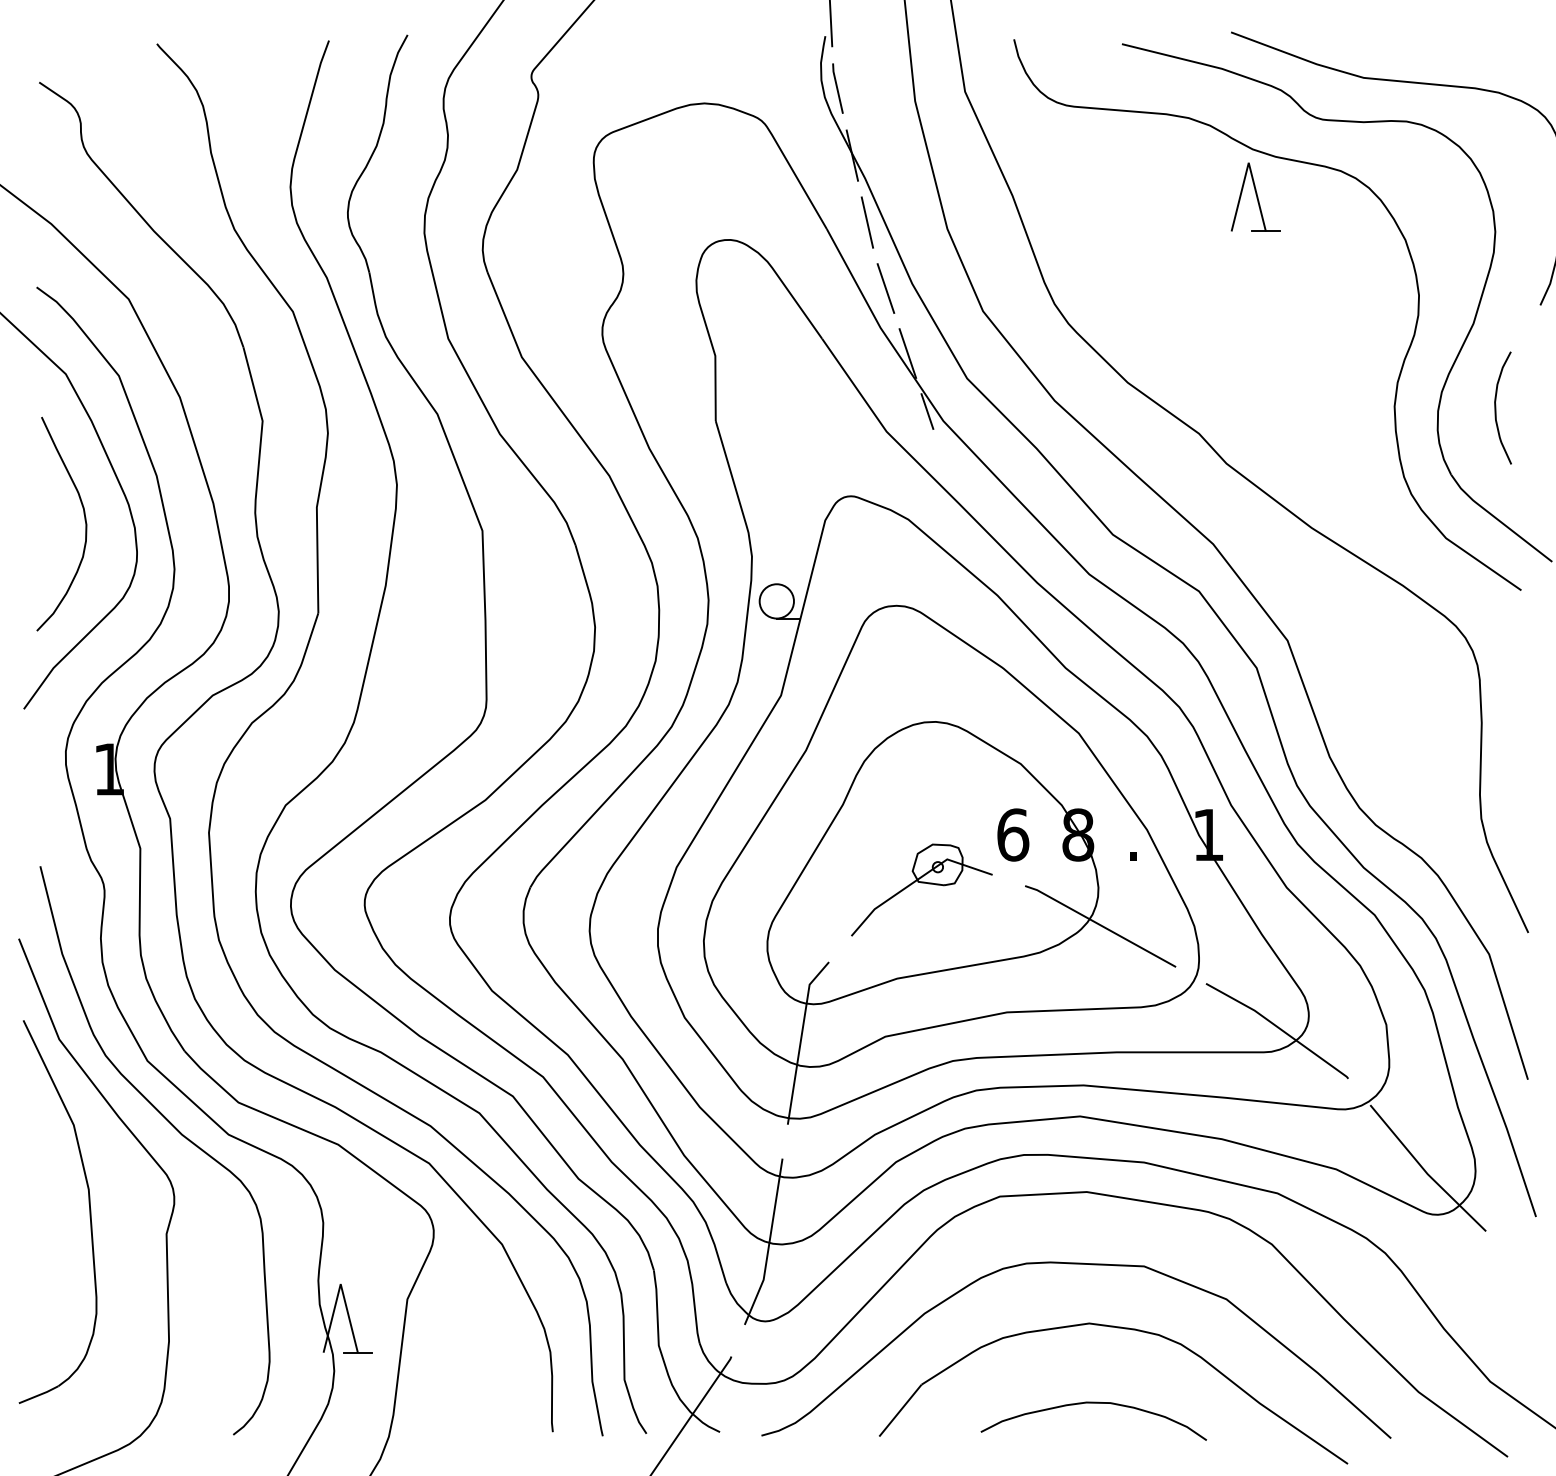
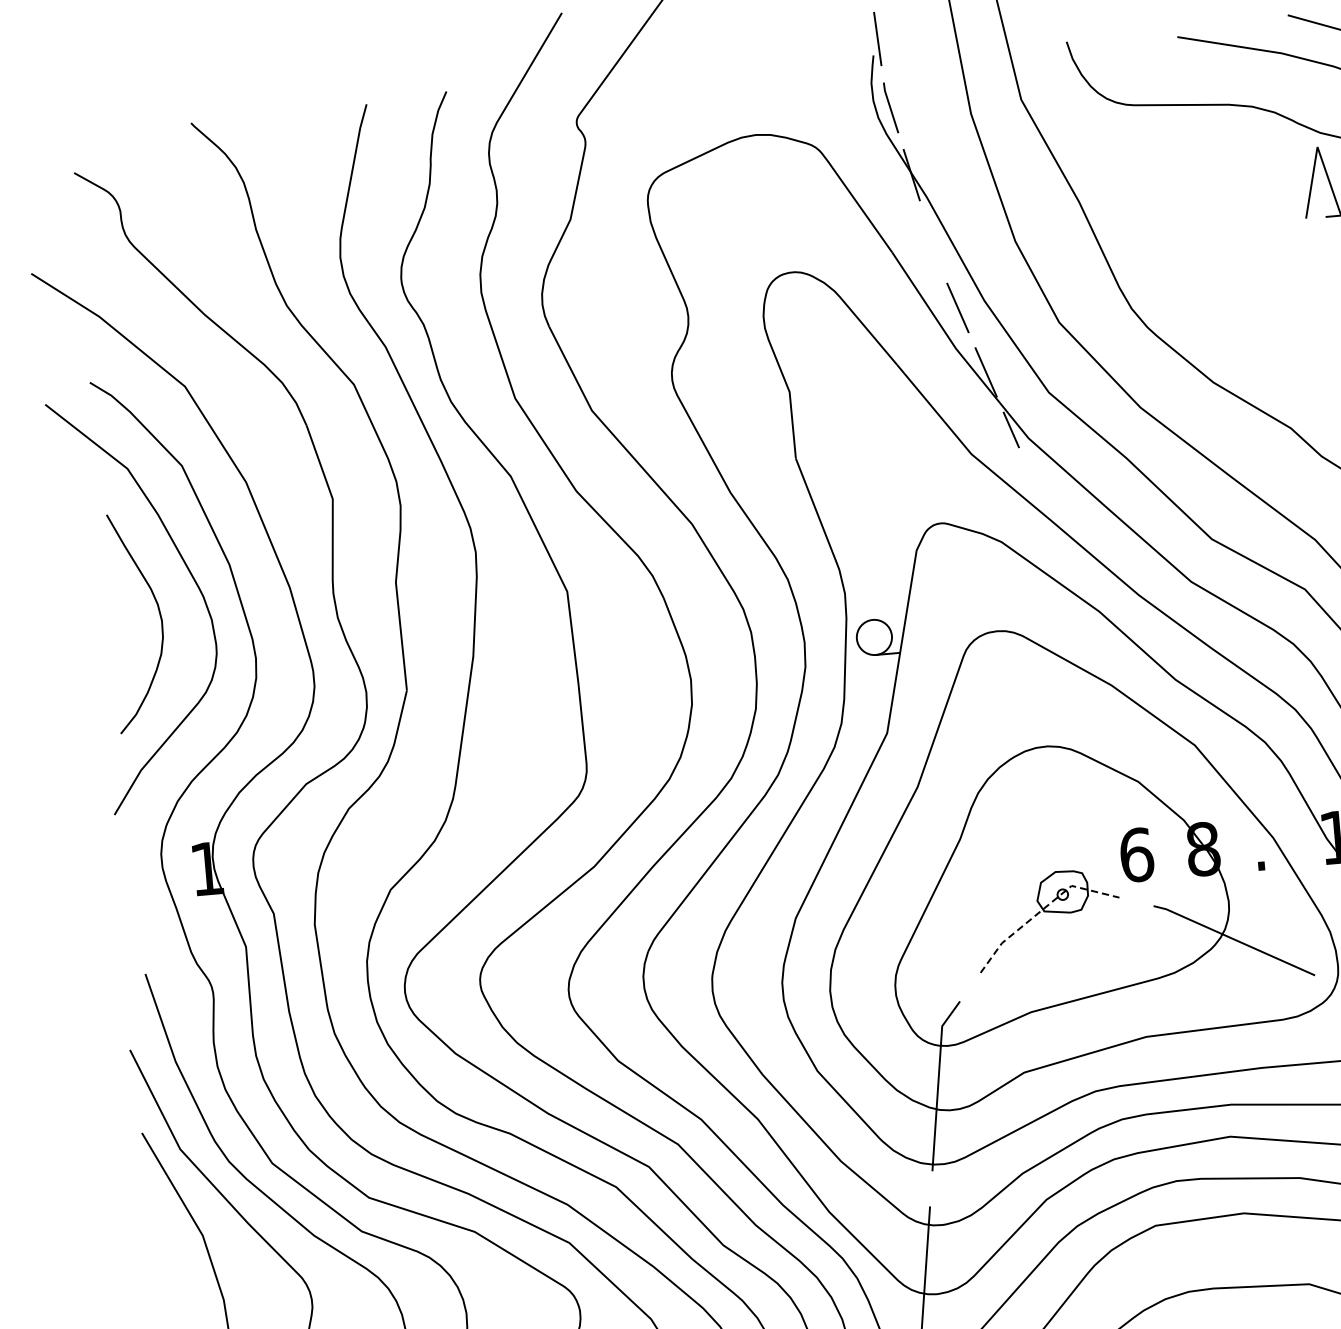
line: (867, 222) -> (933, 242), removed
line: (916, 880) -> (1042, 910), solid -> dashed

